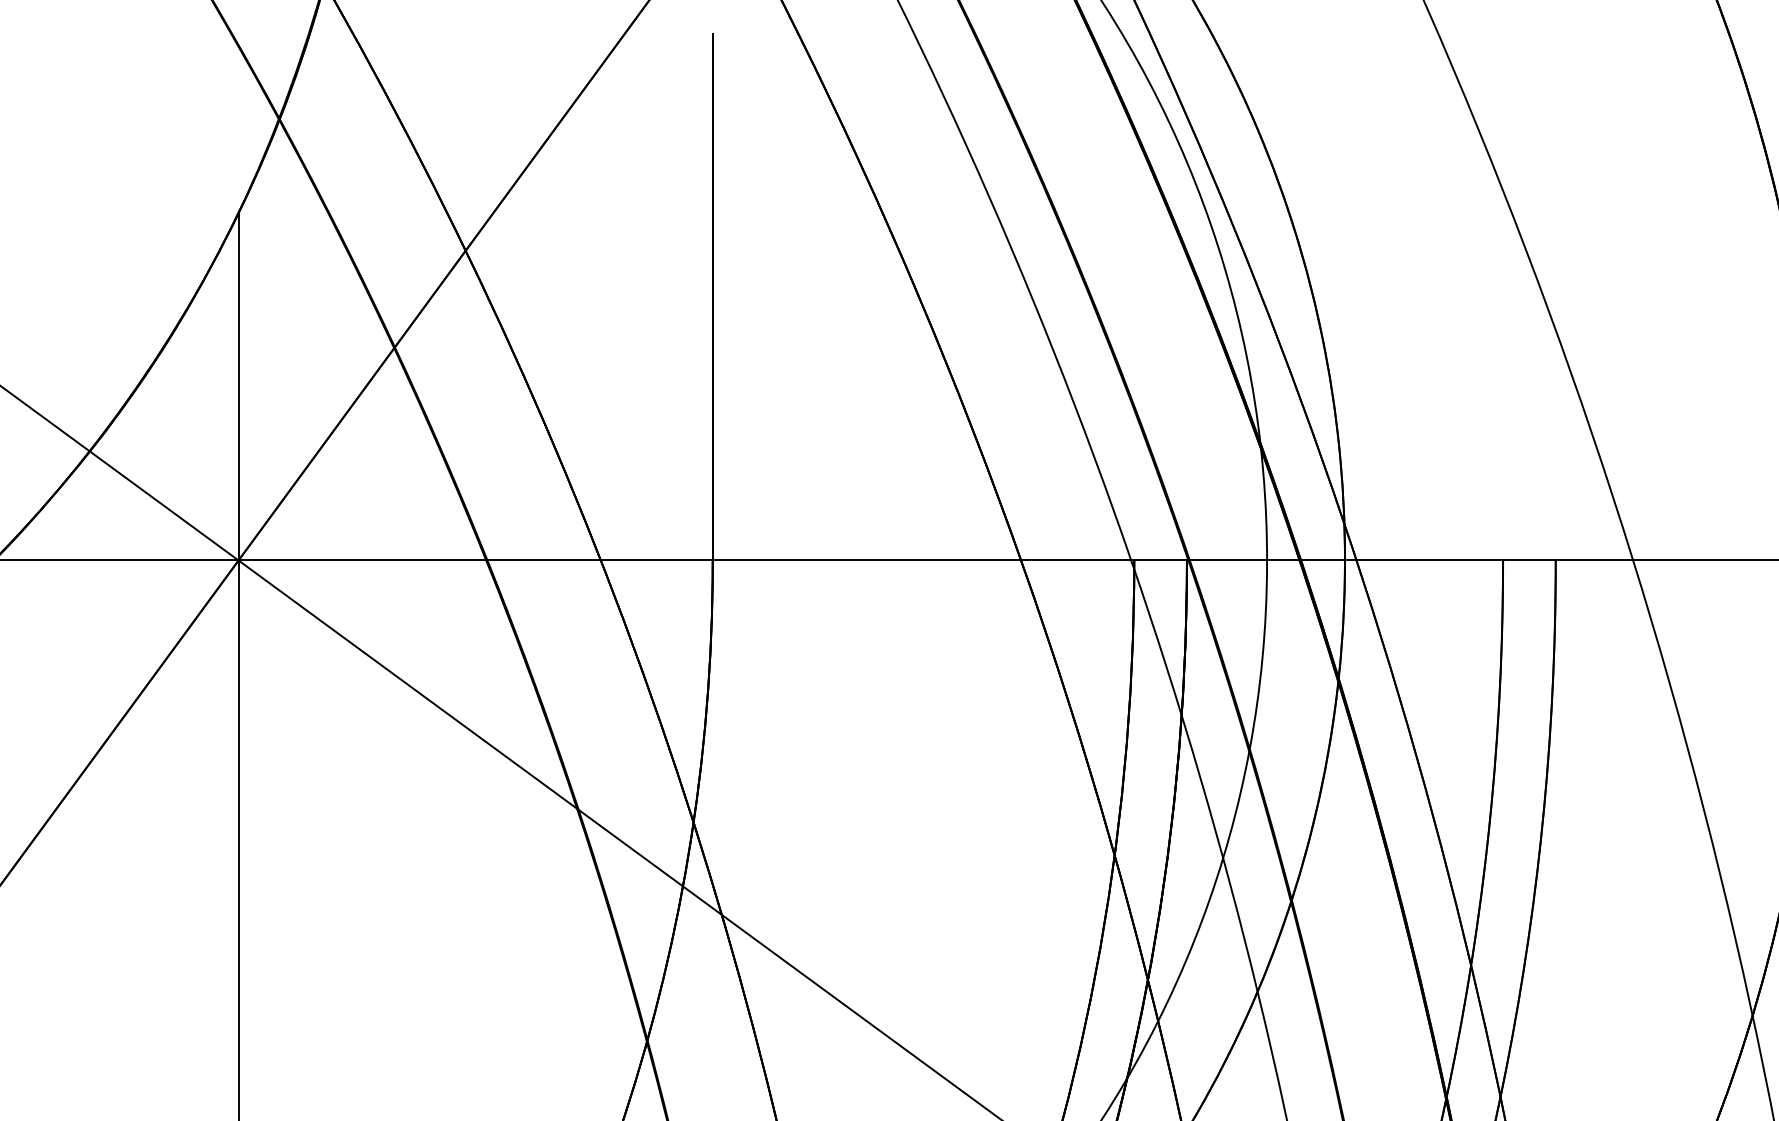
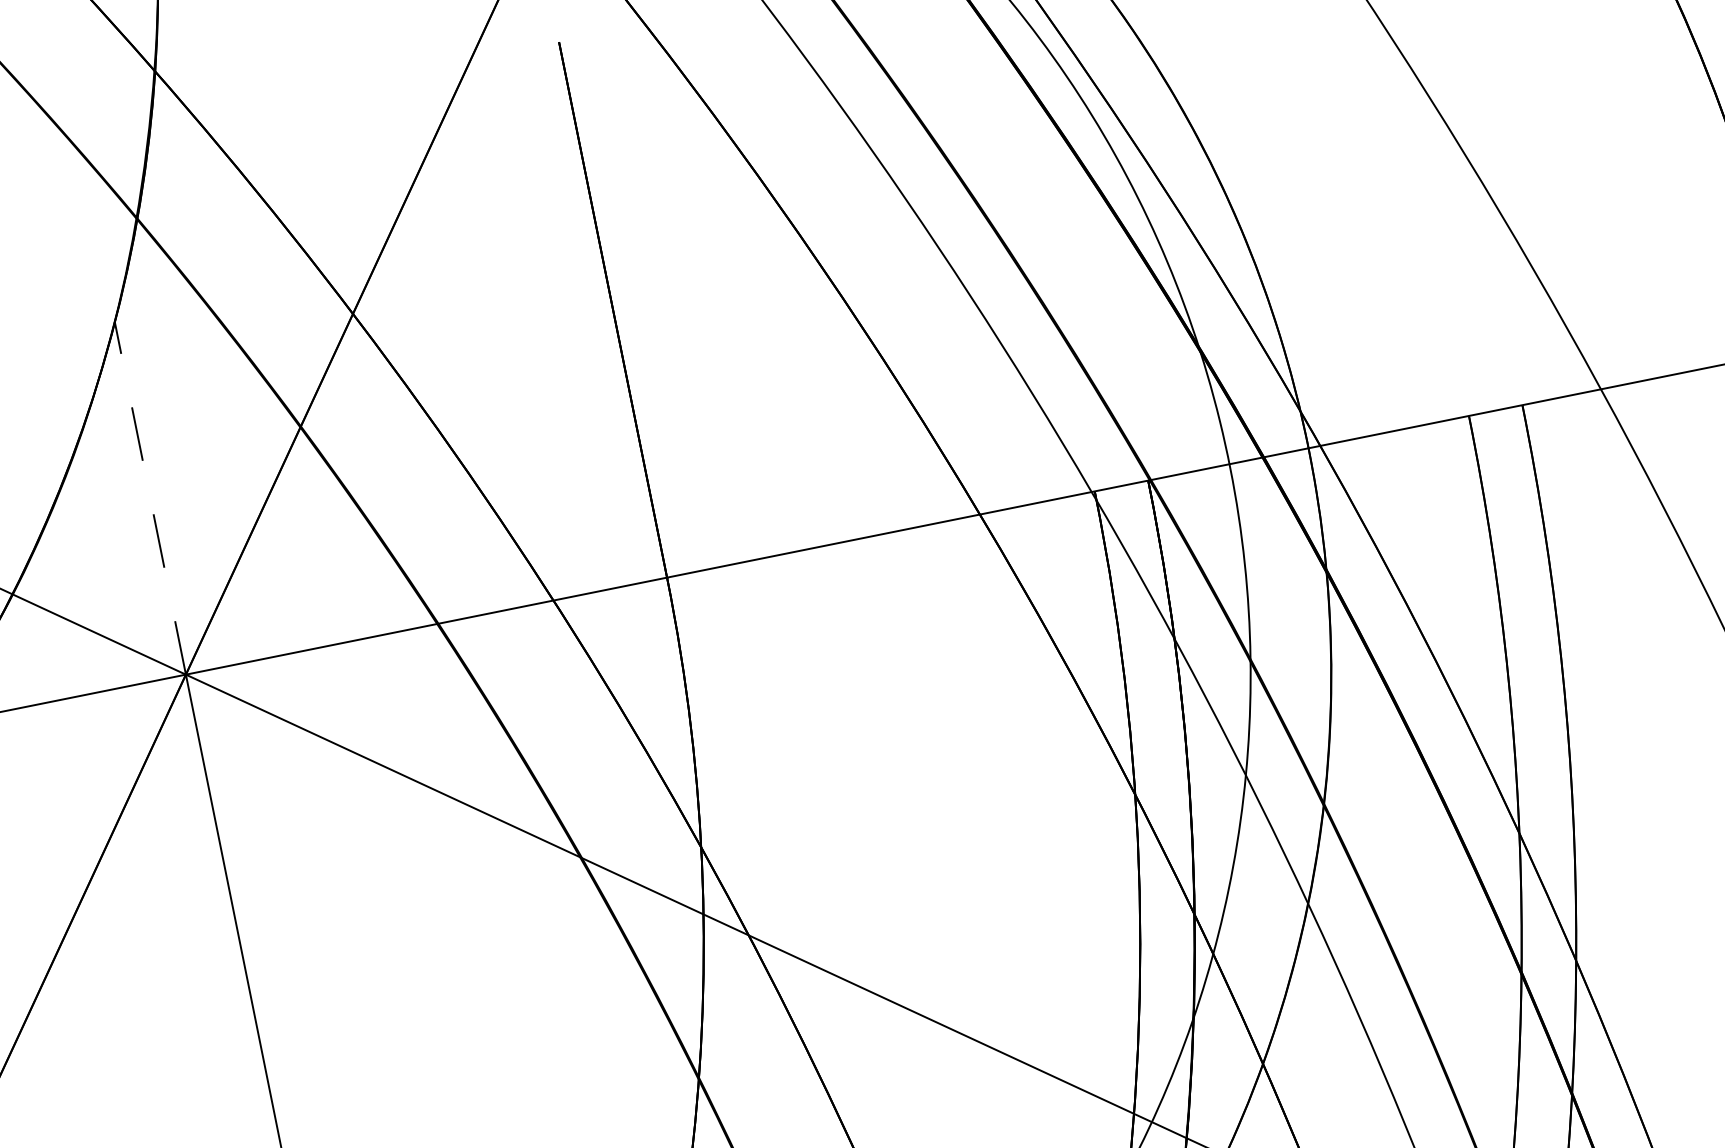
line: (238, 386) -> (150, 498), solid -> dashed

